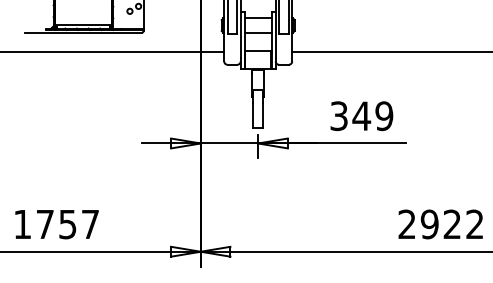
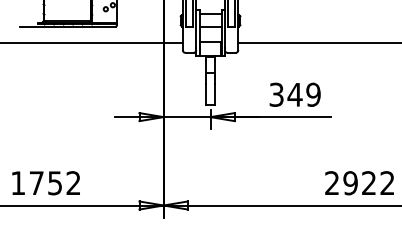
text: (89, 223) -> (72, 182), 1757 -> 1752

